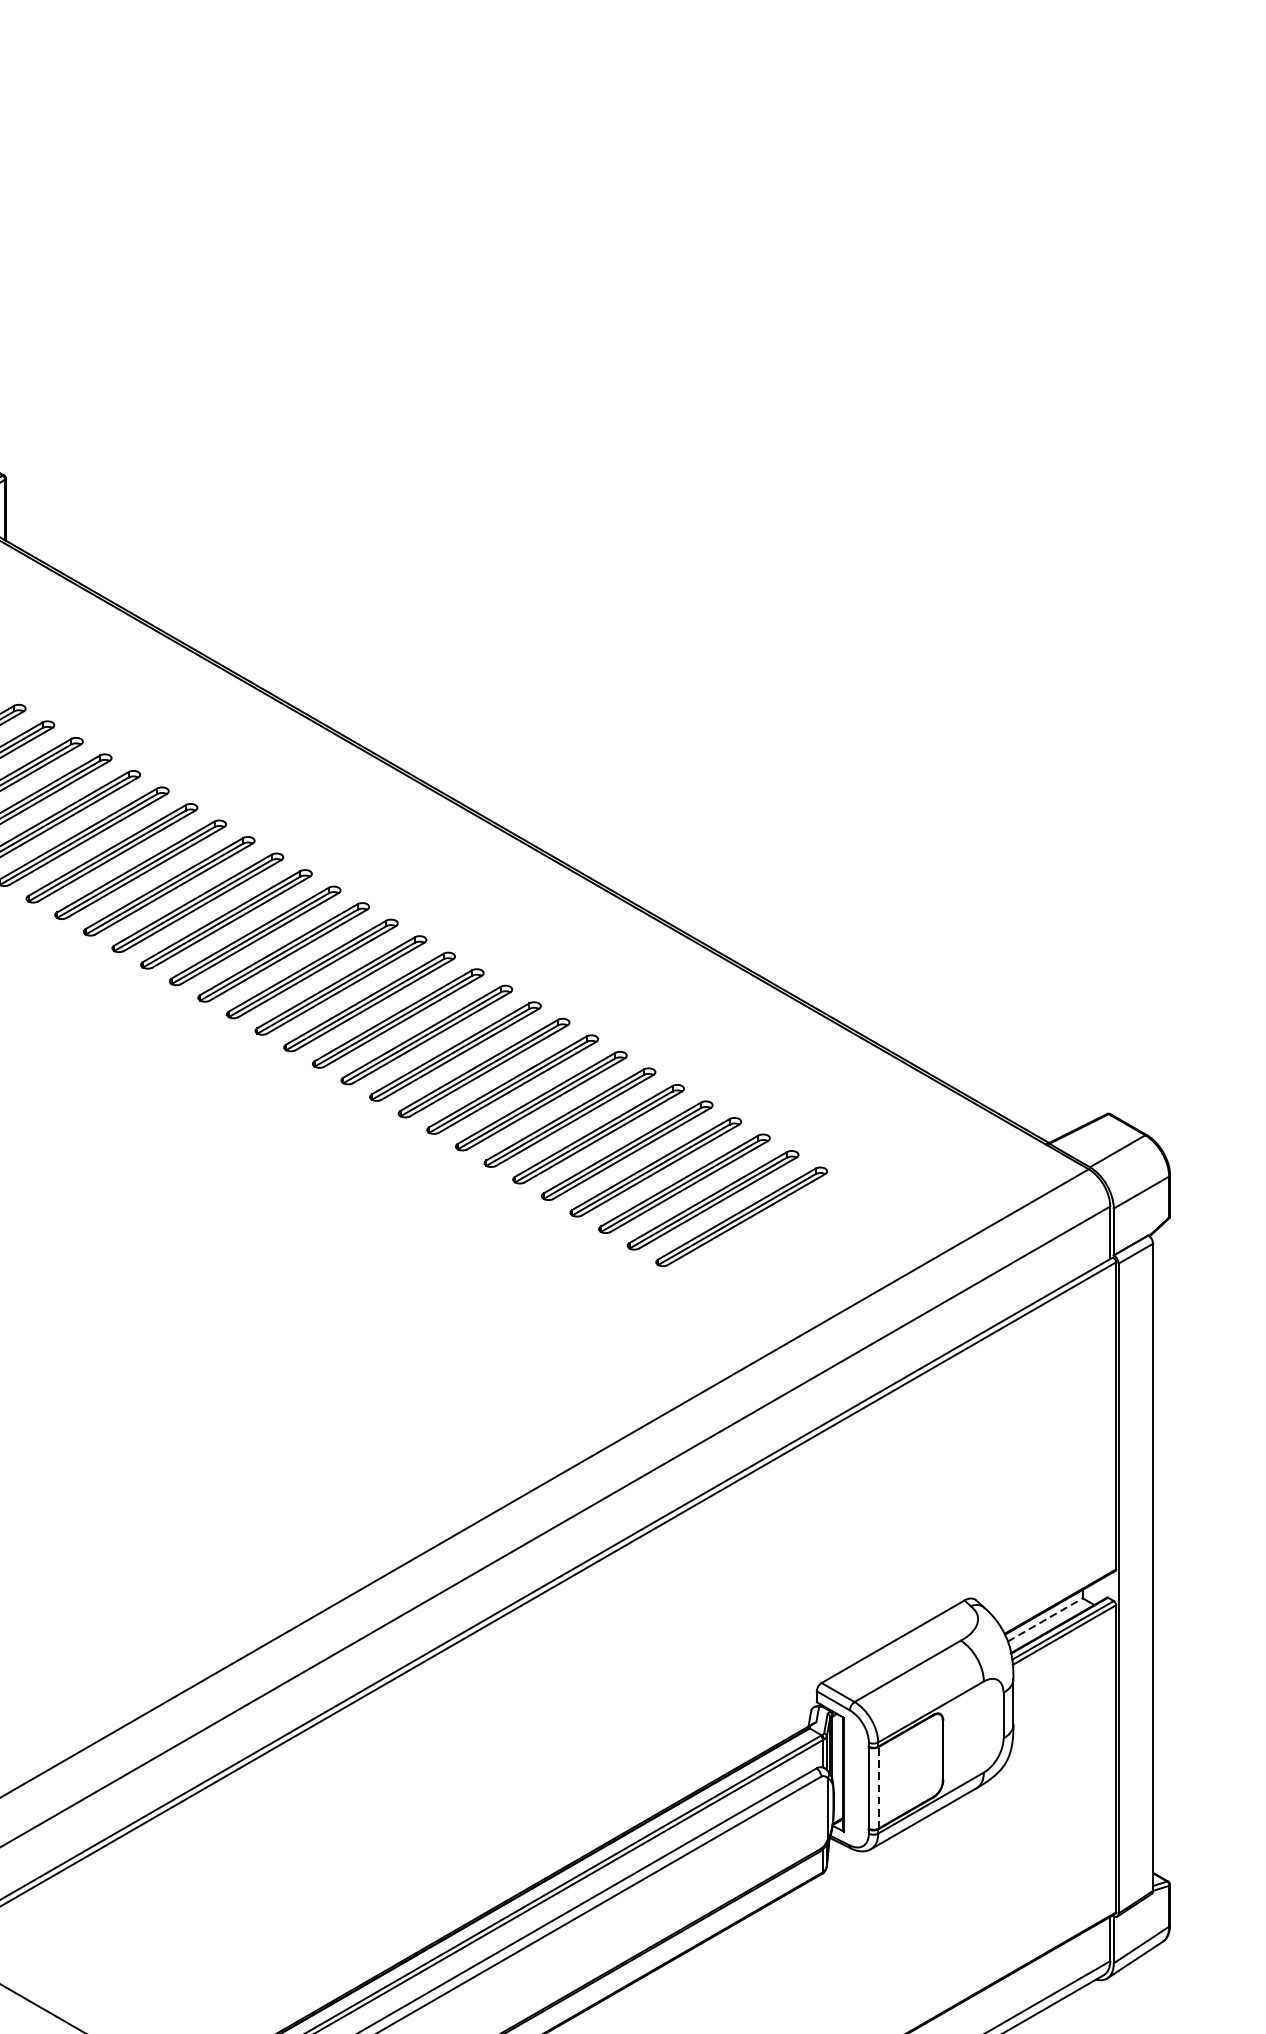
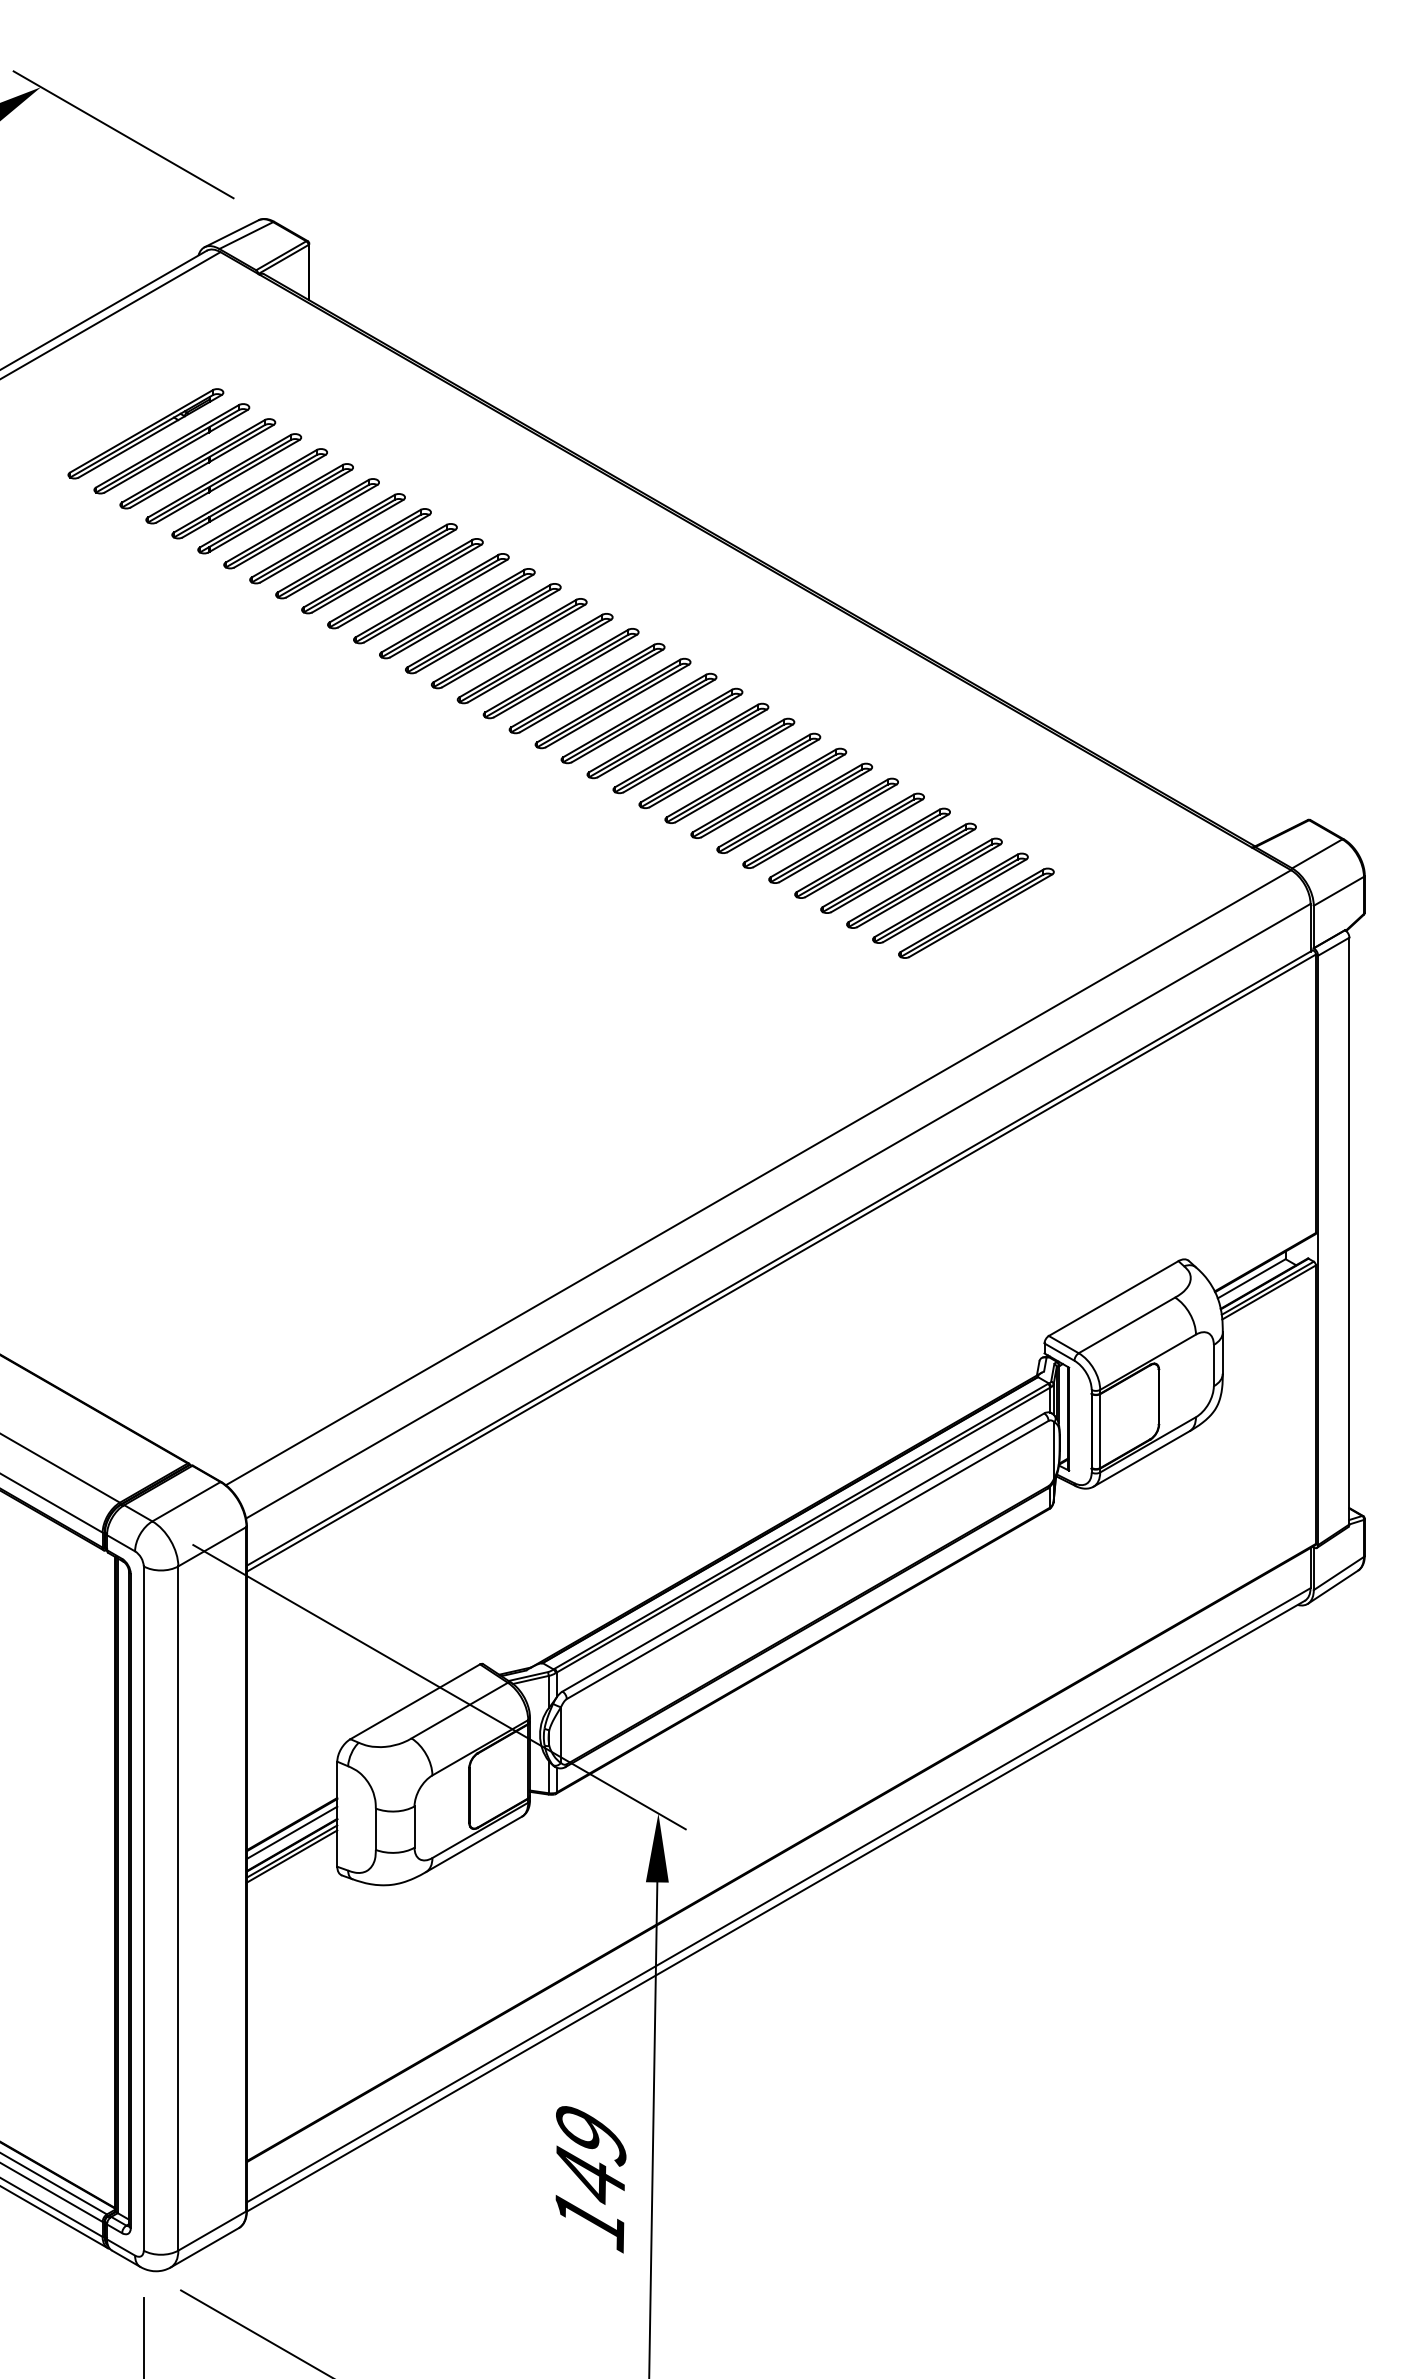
line: (1046, 1619) -> (1252, 1278), dashed -> solid
line: (878, 1788) -> (1100, 1431), dashed -> solid

